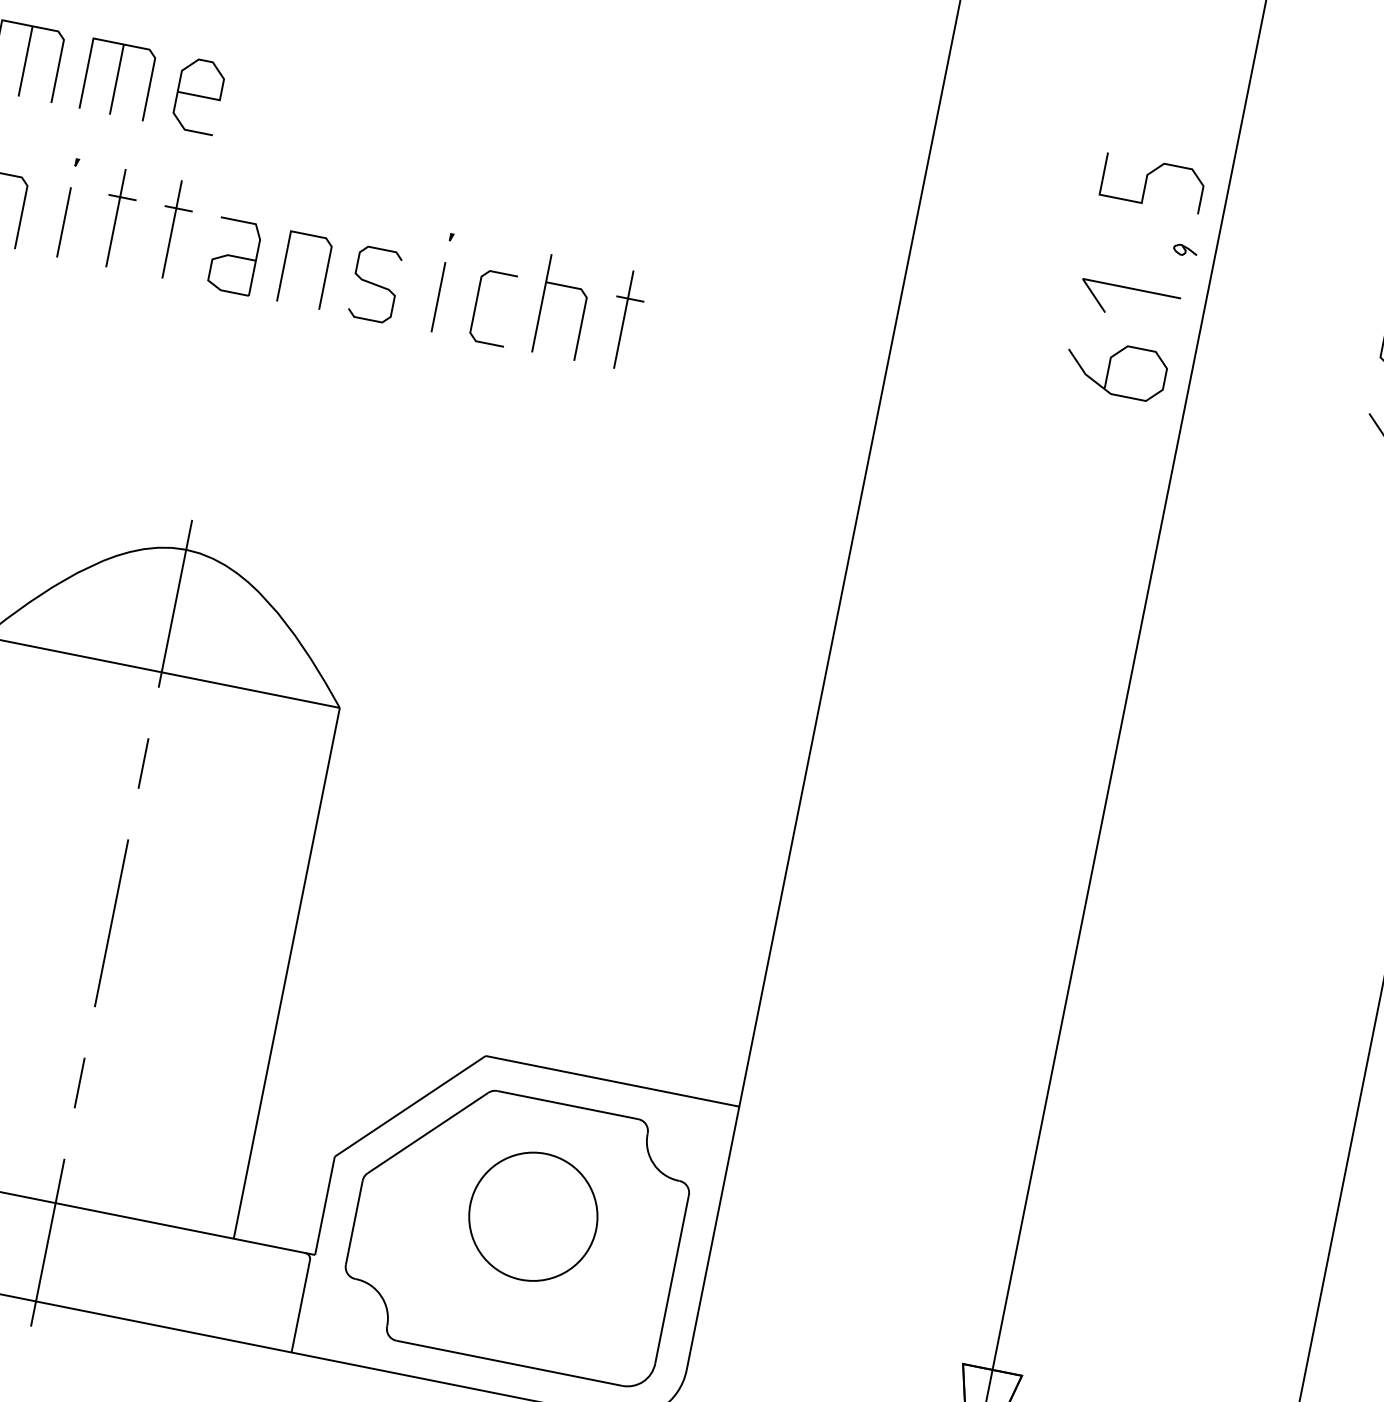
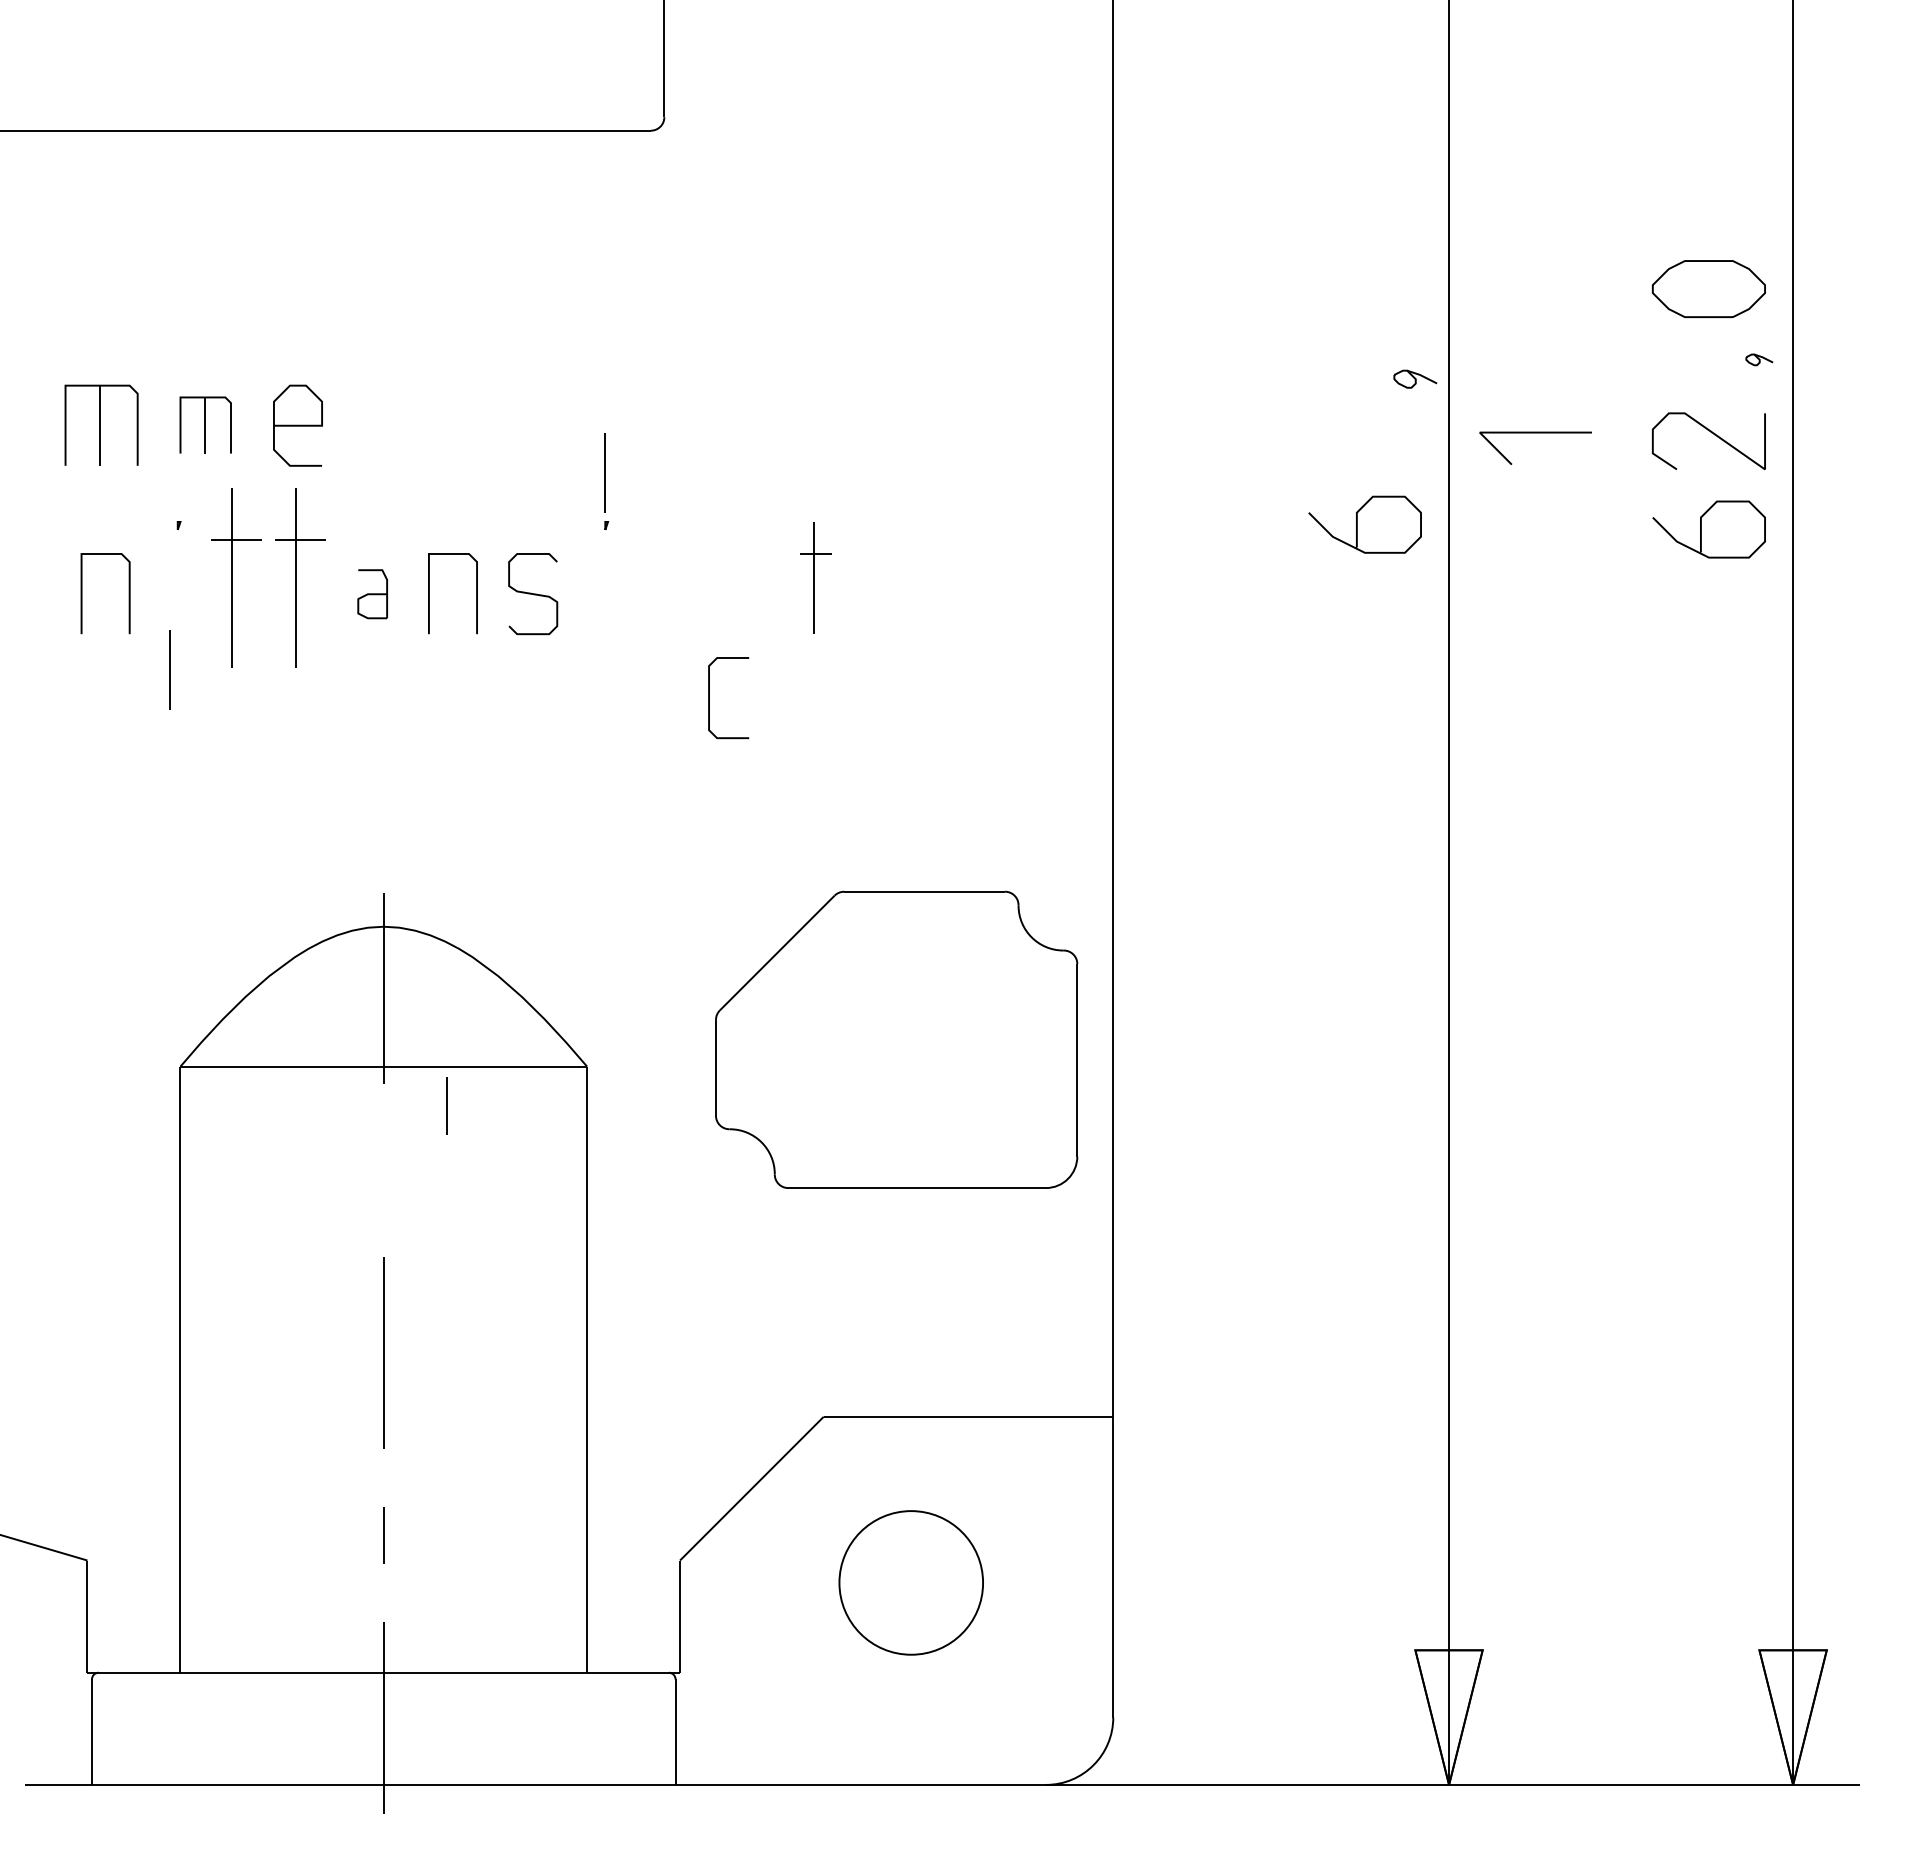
part: (117, 78) -> (205, 424), size x0.7
curve: (1146, 182) -> (1357, 312), removed
part: (118, 218) -> (236, 577), size x1.6
line: (63, 221) -> (169, 669), moved
part: (174, 229) -> (300, 577), size x1.6
part: (1185, 250) -> (1415, 378), size x1.6
part: (234, 256) -> (372, 594), size x0.6
line: (1131, 289) -> (1535, 433), moved
line: (437, 296) -> (604, 472), moved
curve: (476, 305) -> (709, 698), moved
part: (583, 311) -> (767, 578), removed
line: (143, 763) -> (446, 1105), moved
part: (517, 1229) -> (896, 1039), moved

